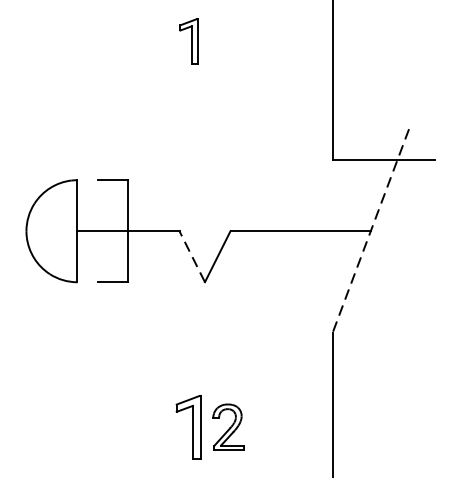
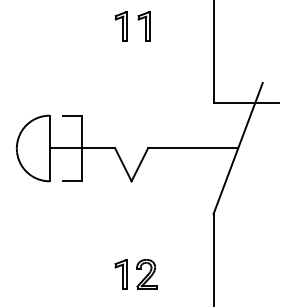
part: (223, 41) -> (143, 26), added
line: (371, 231) -> (238, 148), dashed -> solid
line: (192, 256) -> (123, 164), dashed -> solid
part: (187, 427) -> (120, 274), size x0.71

